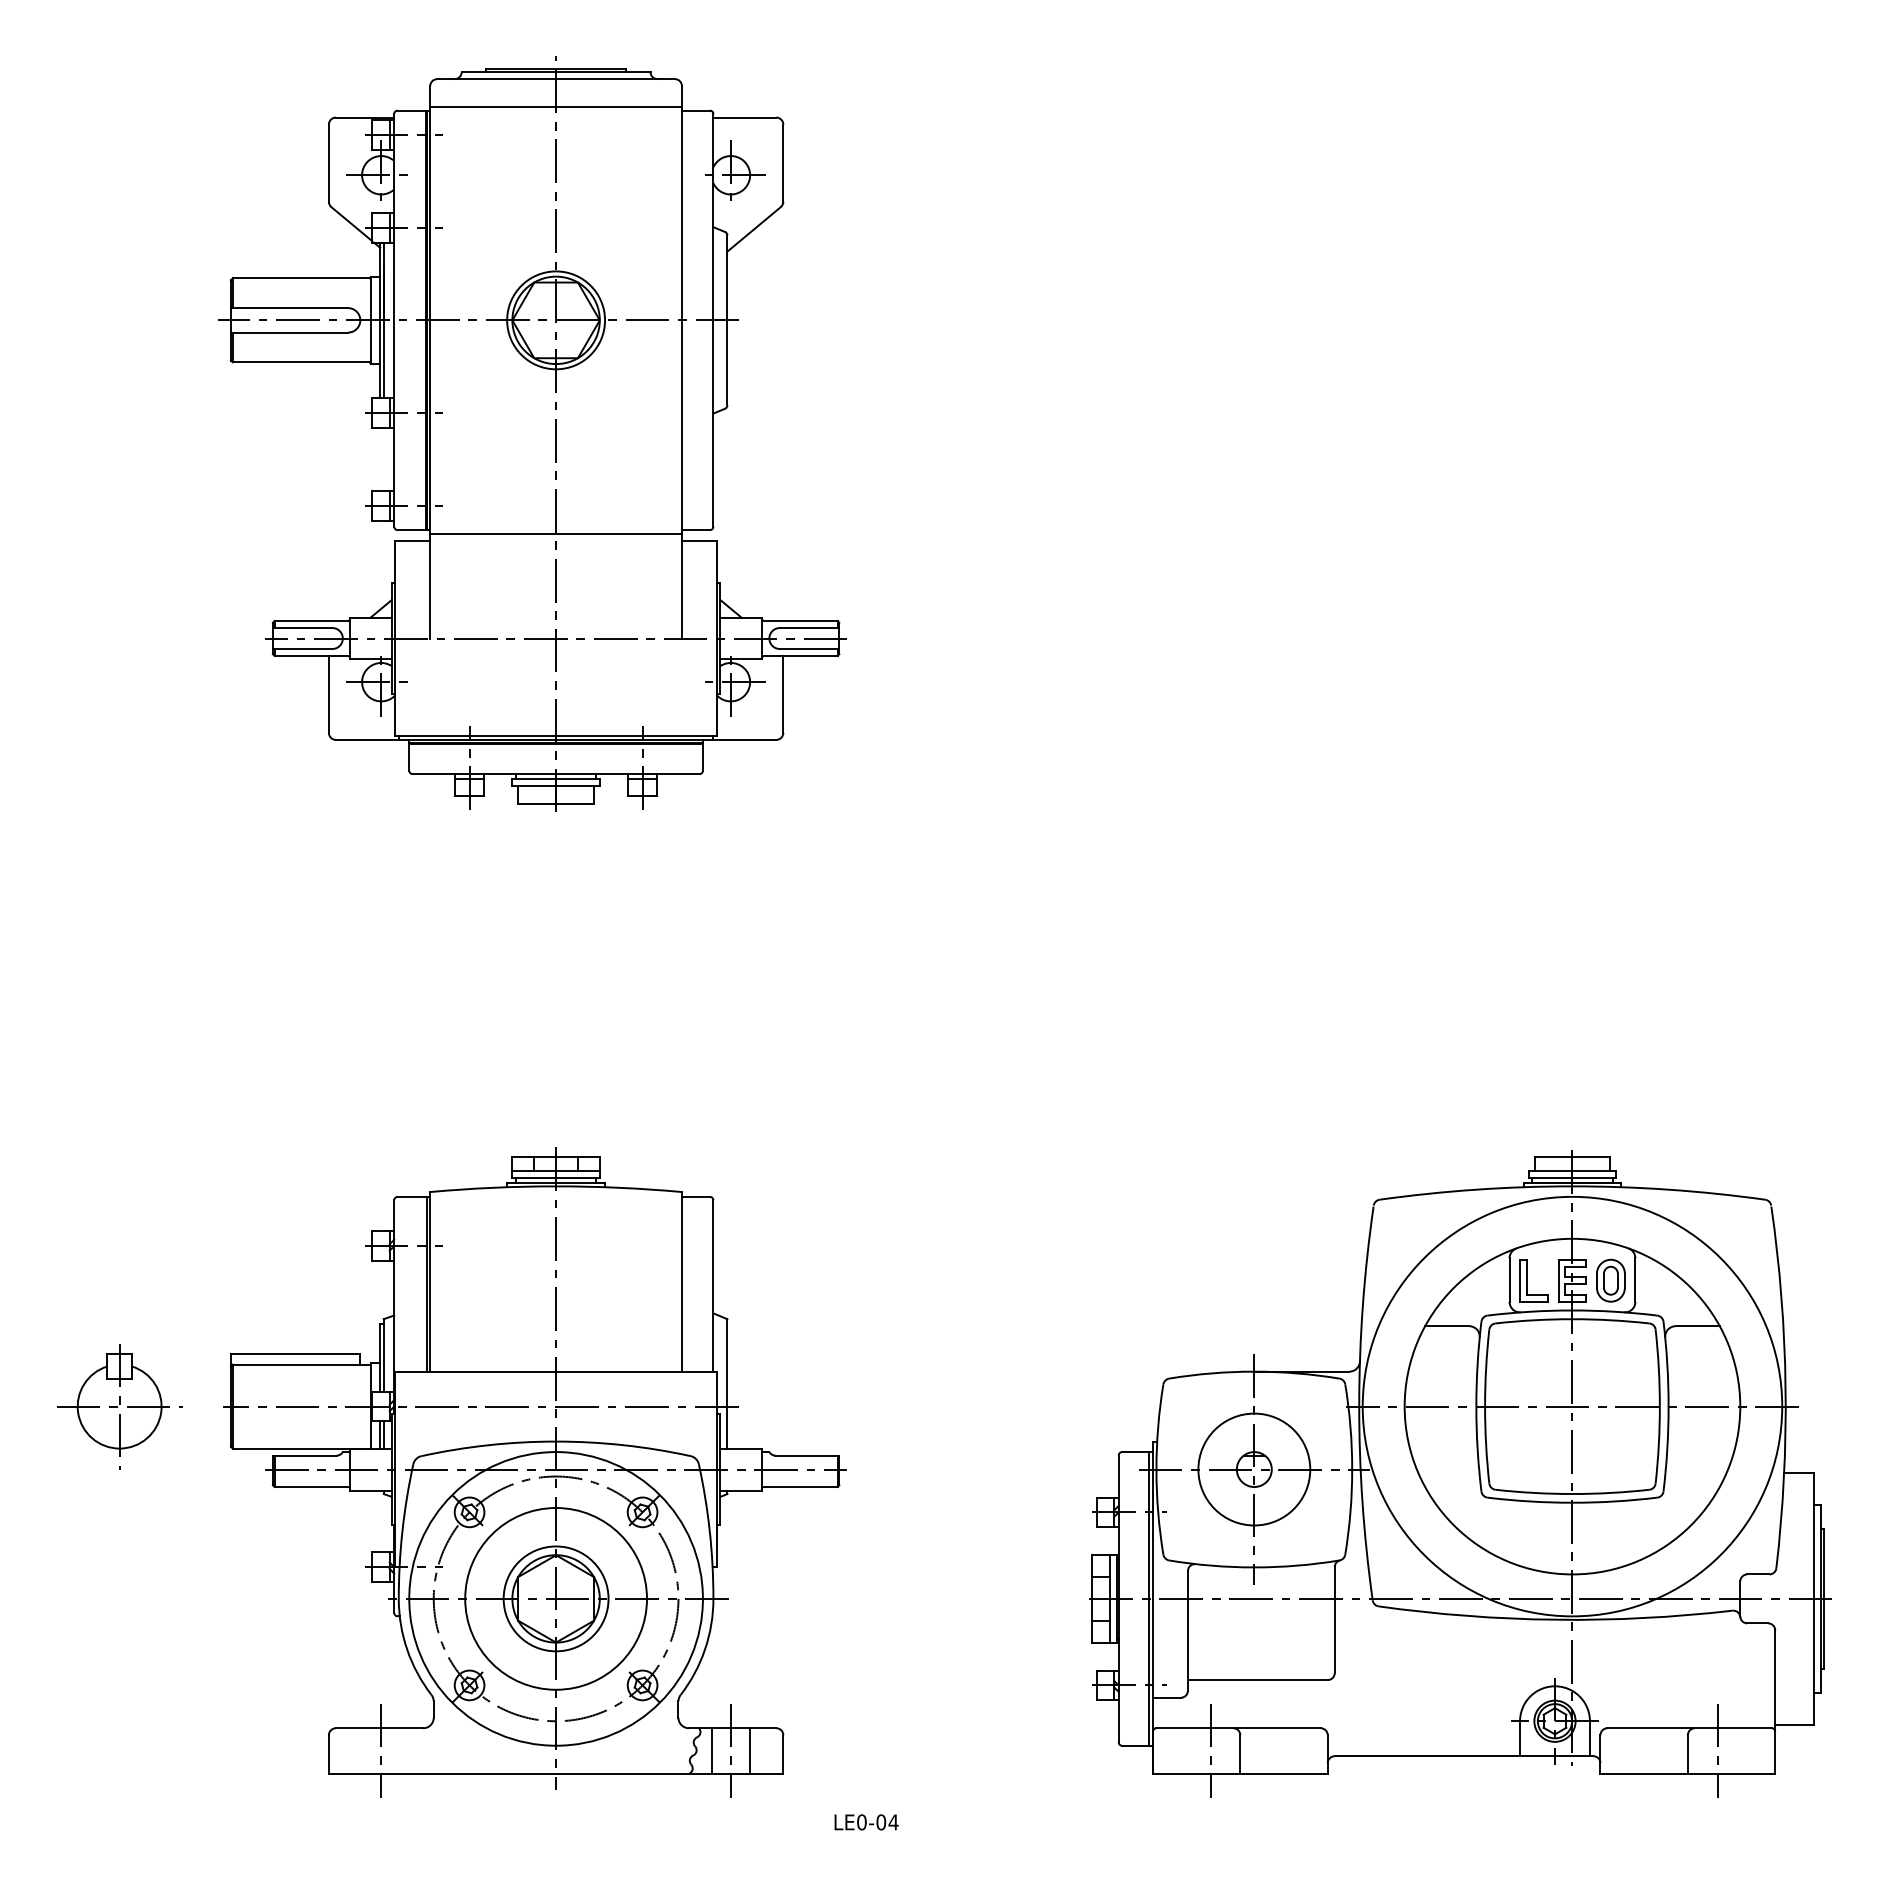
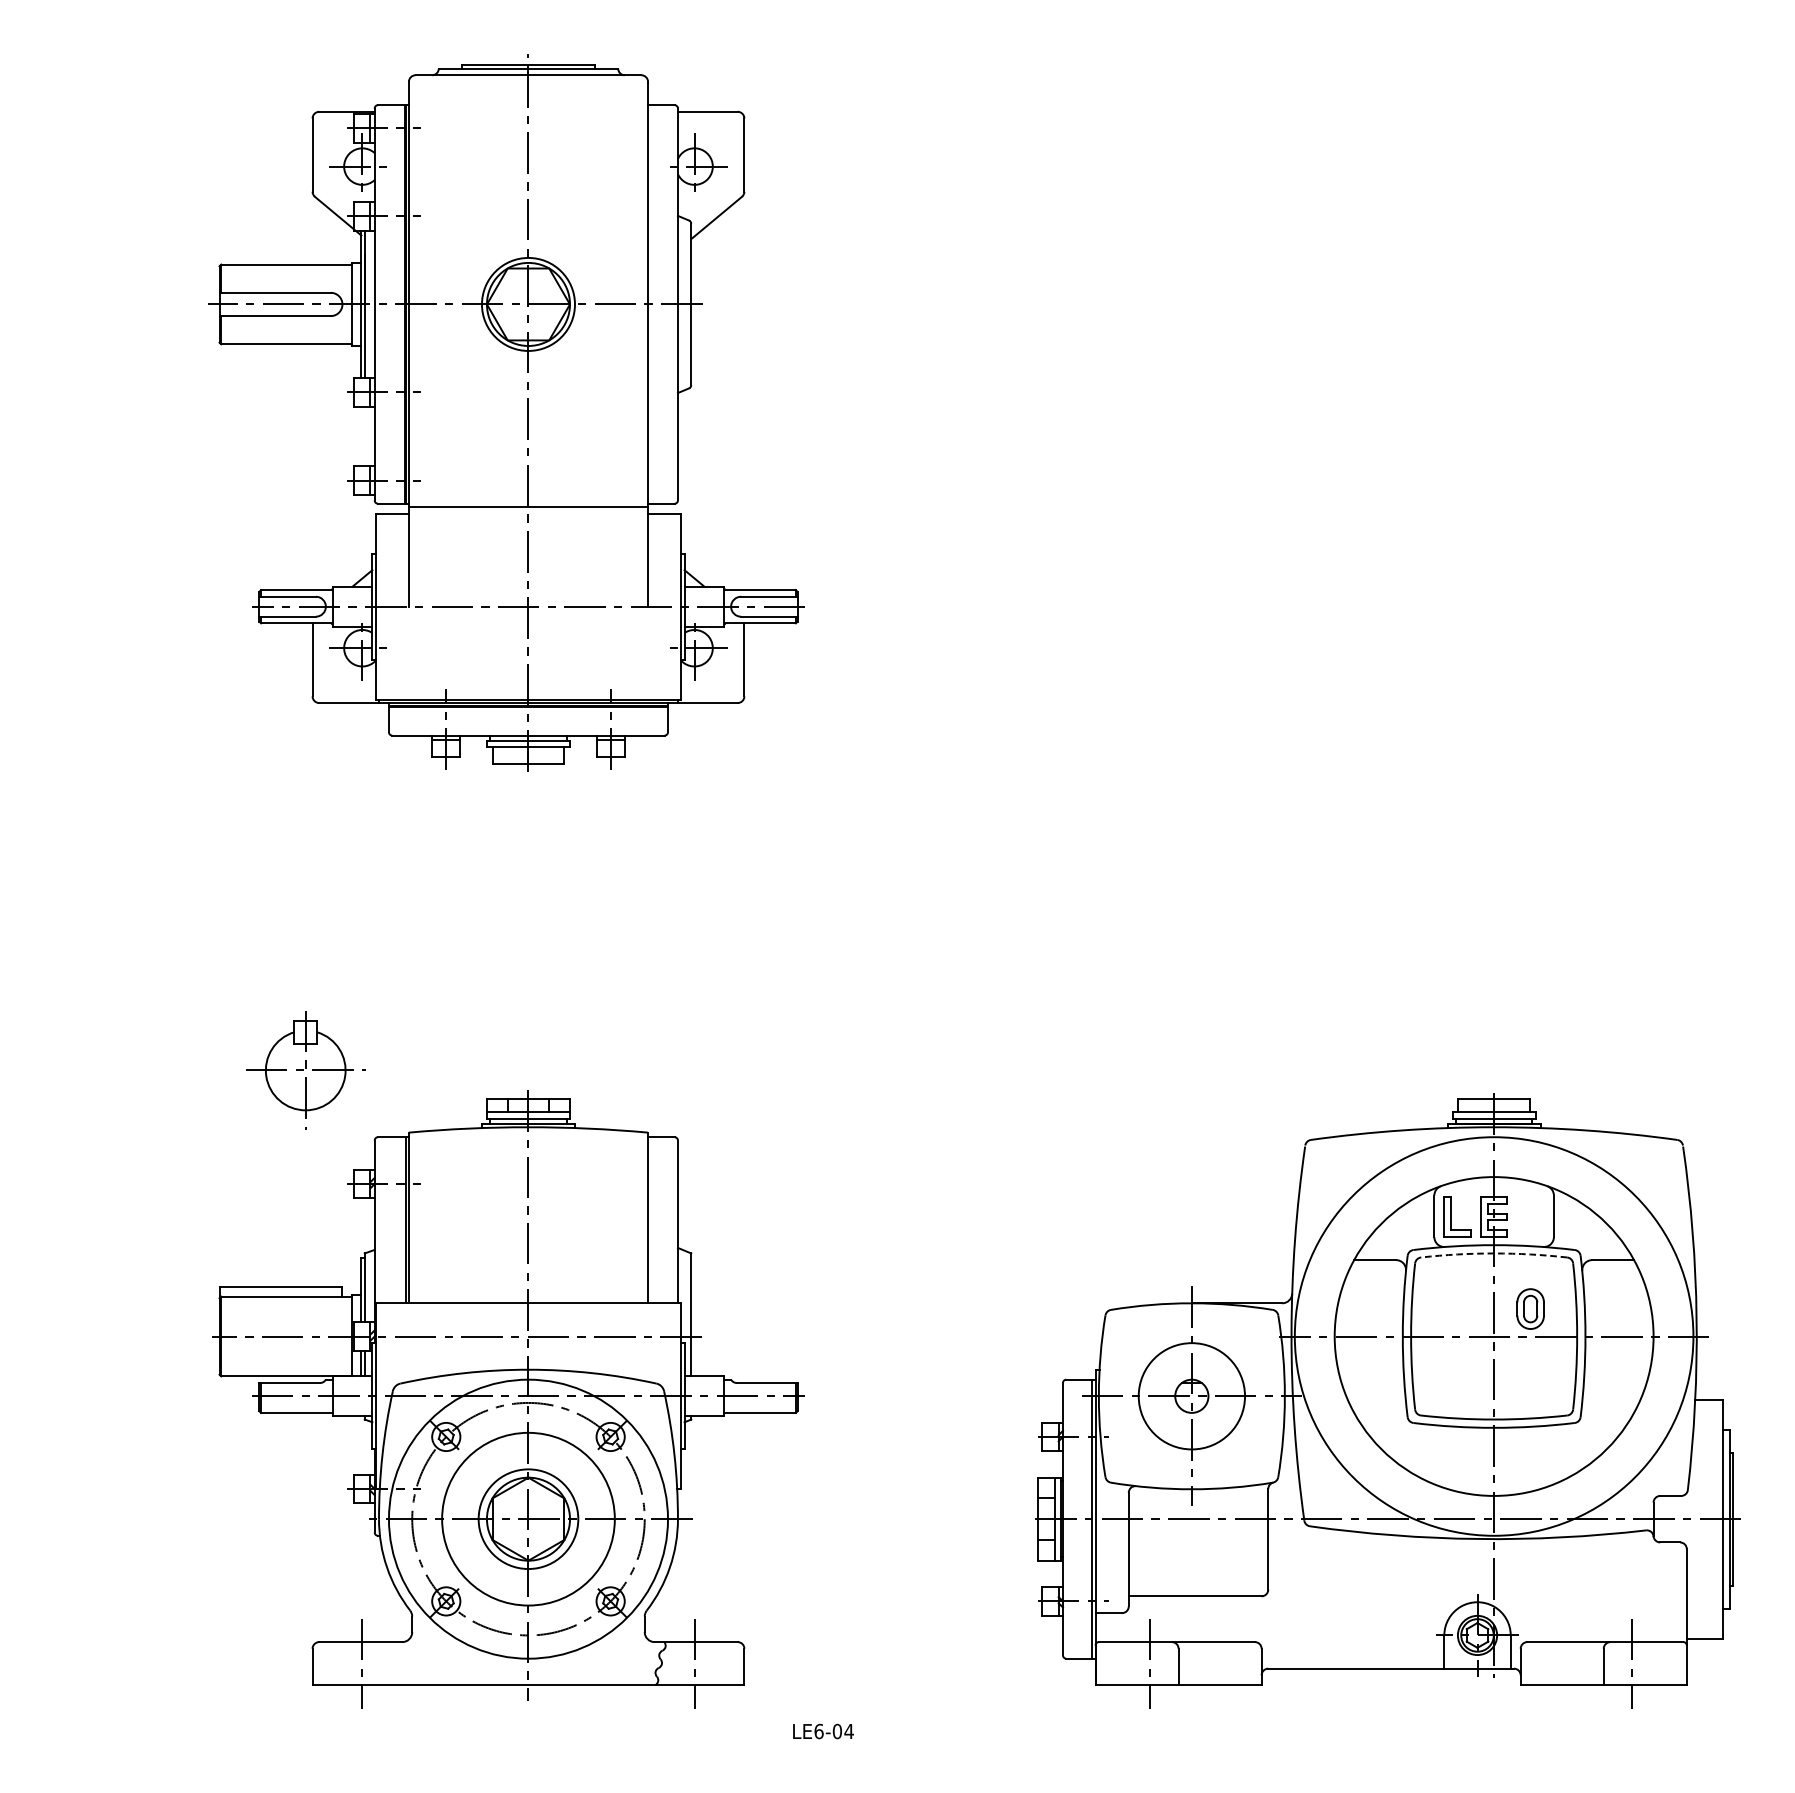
line: (555, 107) -> (527, 102), removed
part: (1610, 1280) -> (1530, 1308), moved
arc: (1572, 1319) -> (1494, 1253), solid -> dashed
part: (119, 1406) -> (305, 1070), moved
line: (711, 1750) -> (676, 1663), removed
line: (750, 1750) -> (713, 1663), removed
text: (861, 1822) -> (818, 1731), LE0-04 -> LE6-04

